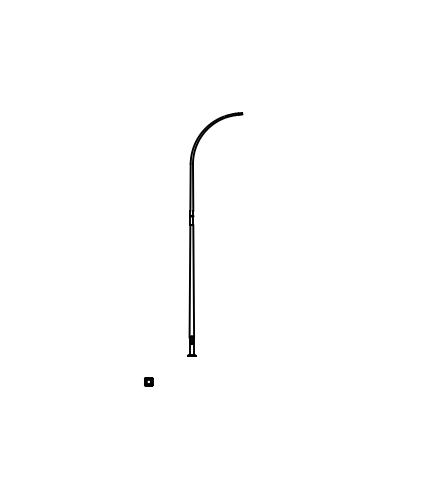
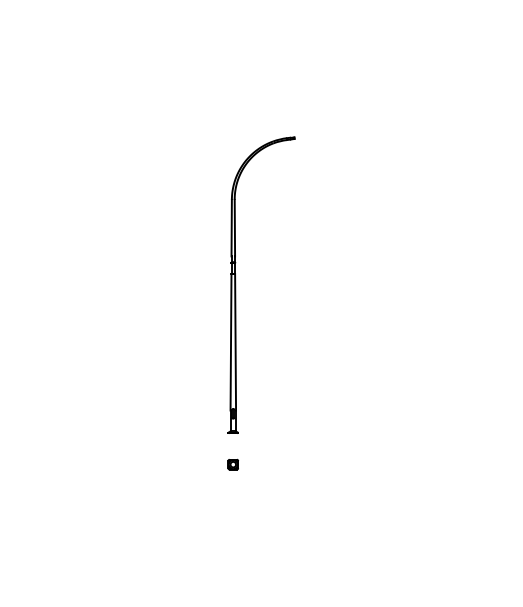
part: (148, 381) -> (232, 464), moved

